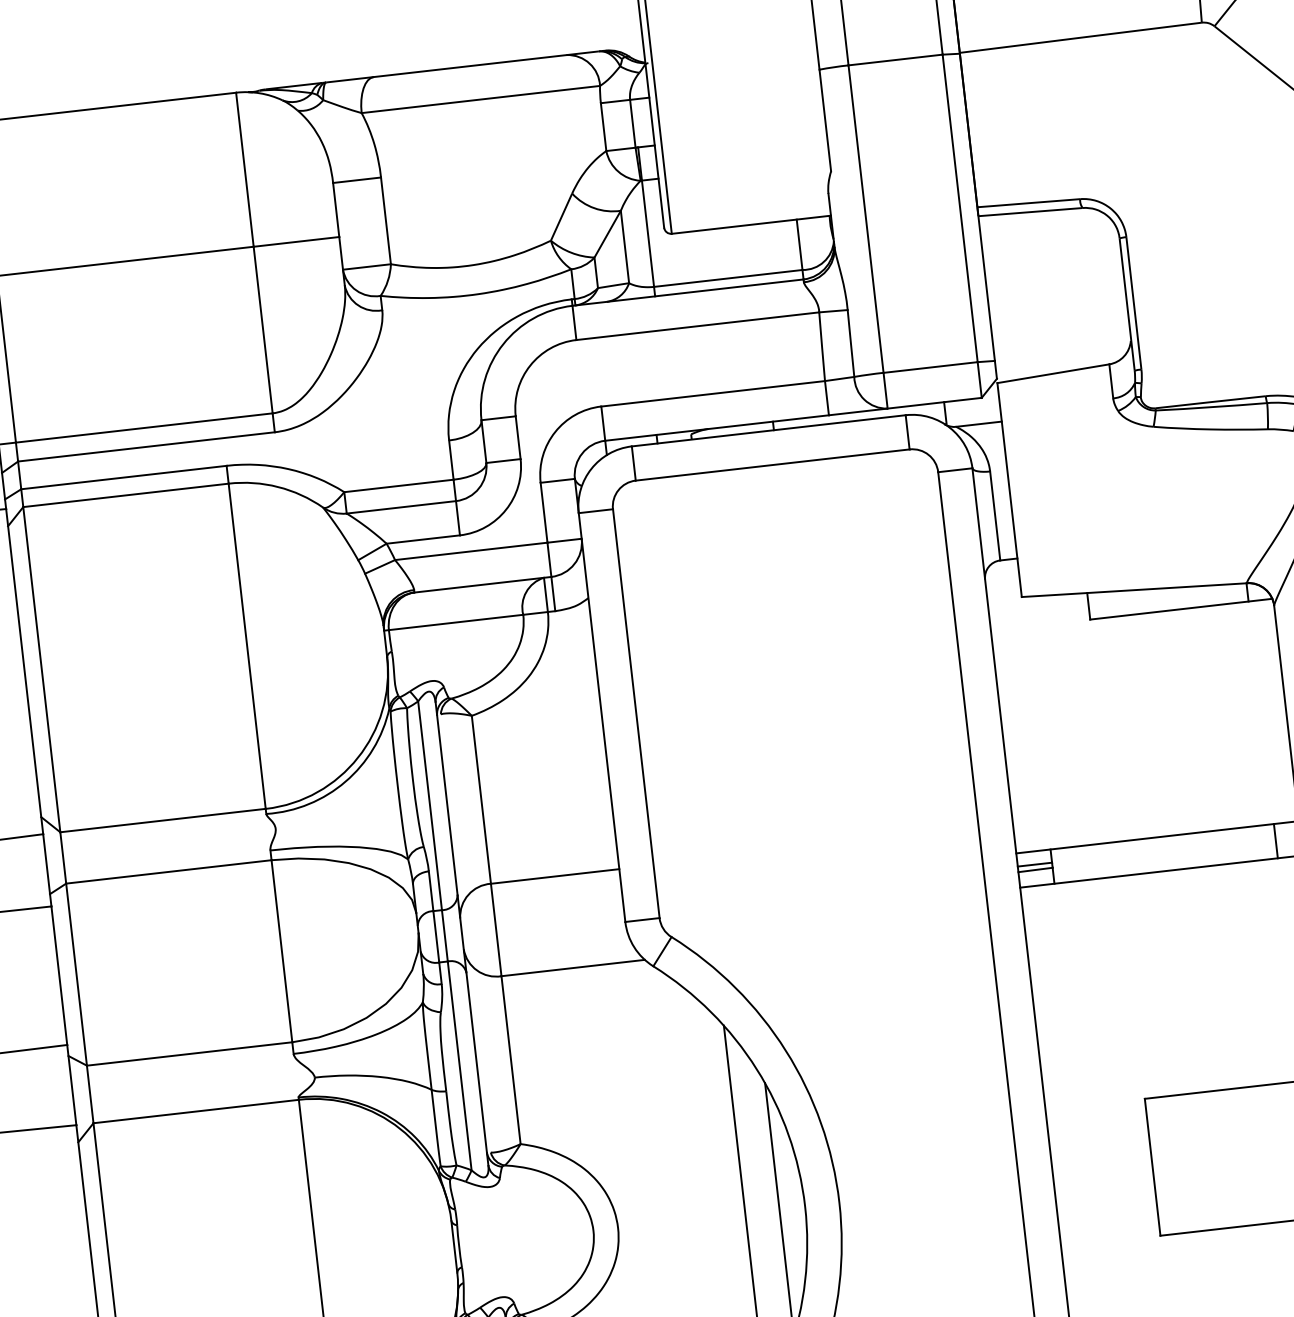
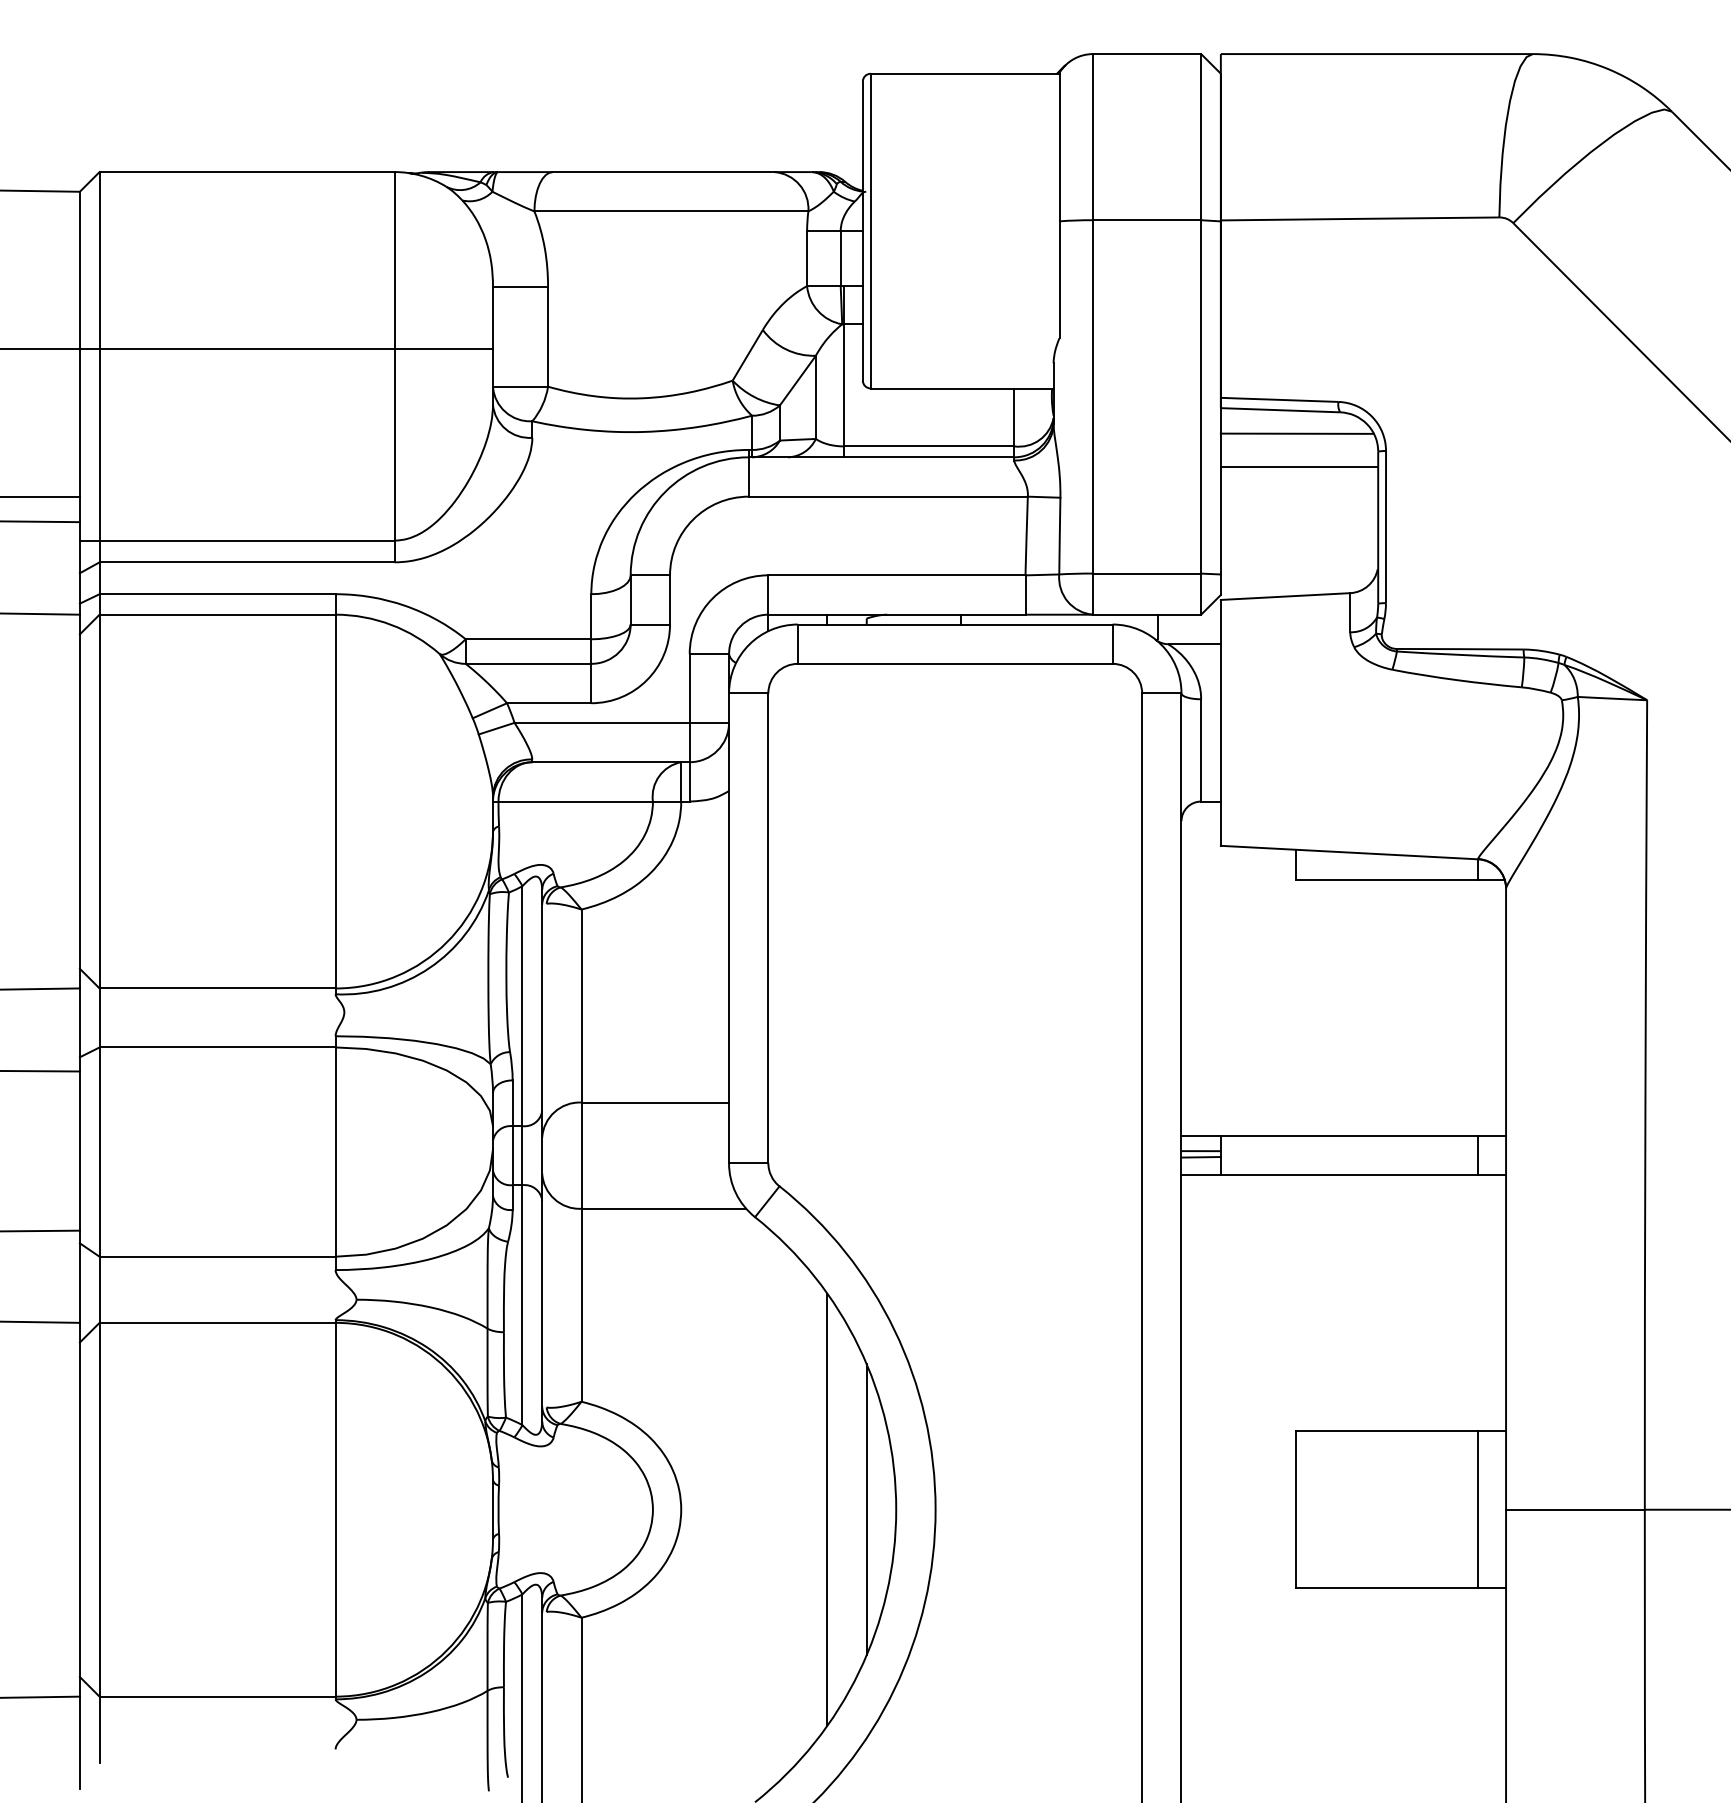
line: (1046, 230) -> (1296, 433), added
line: (1052, 260) -> (1299, 467), added

